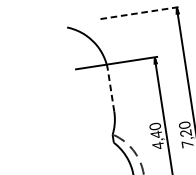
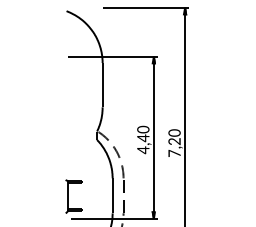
line: (139, 12) -> (145, 7), dashed -> solid
line: (110, 90) -> (102, 84), dashed -> solid

